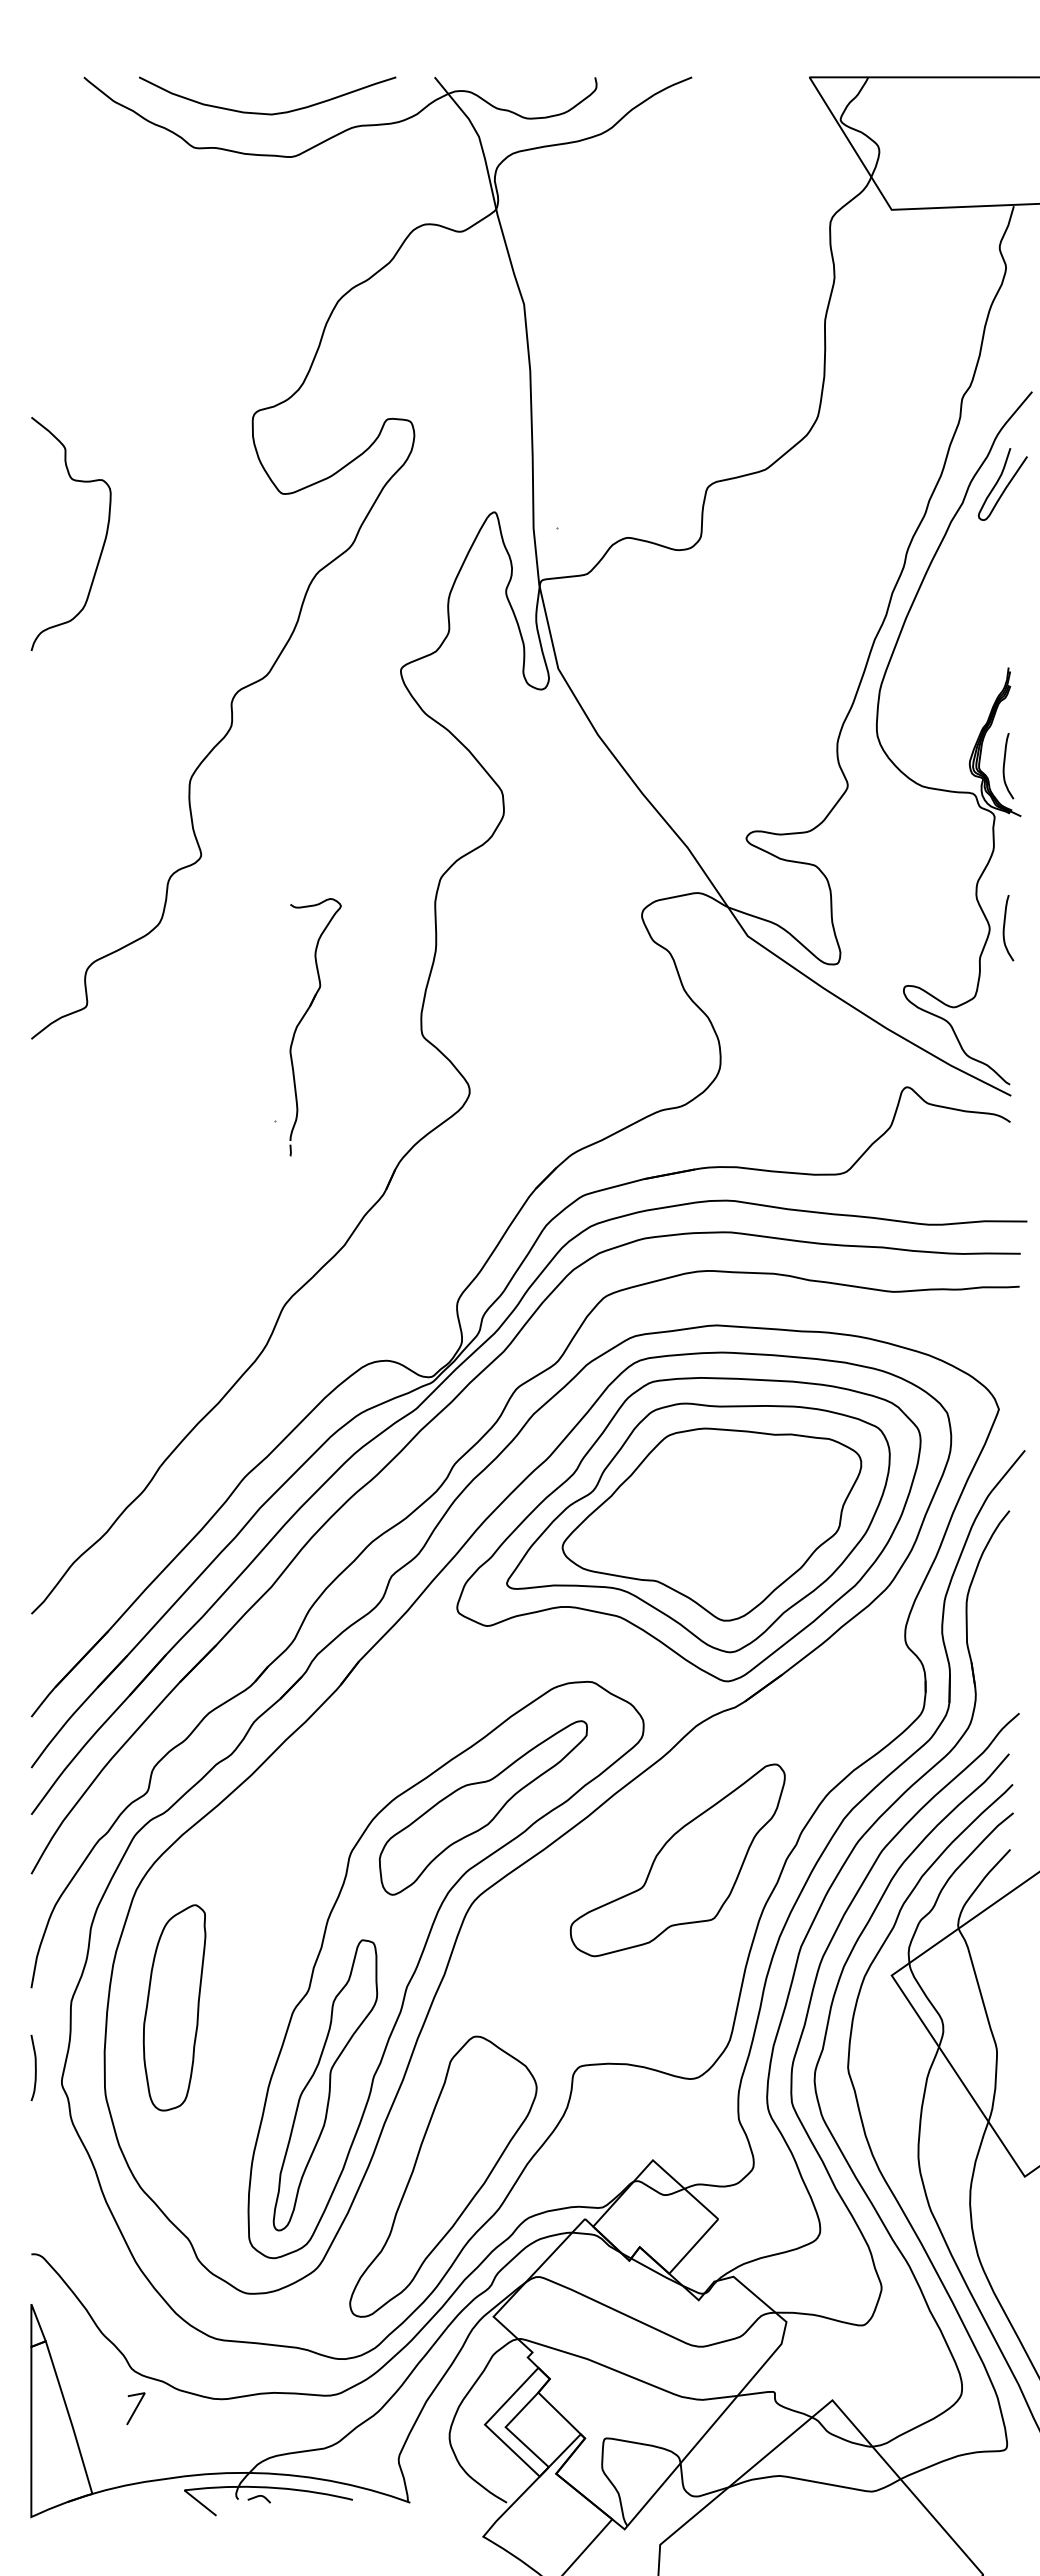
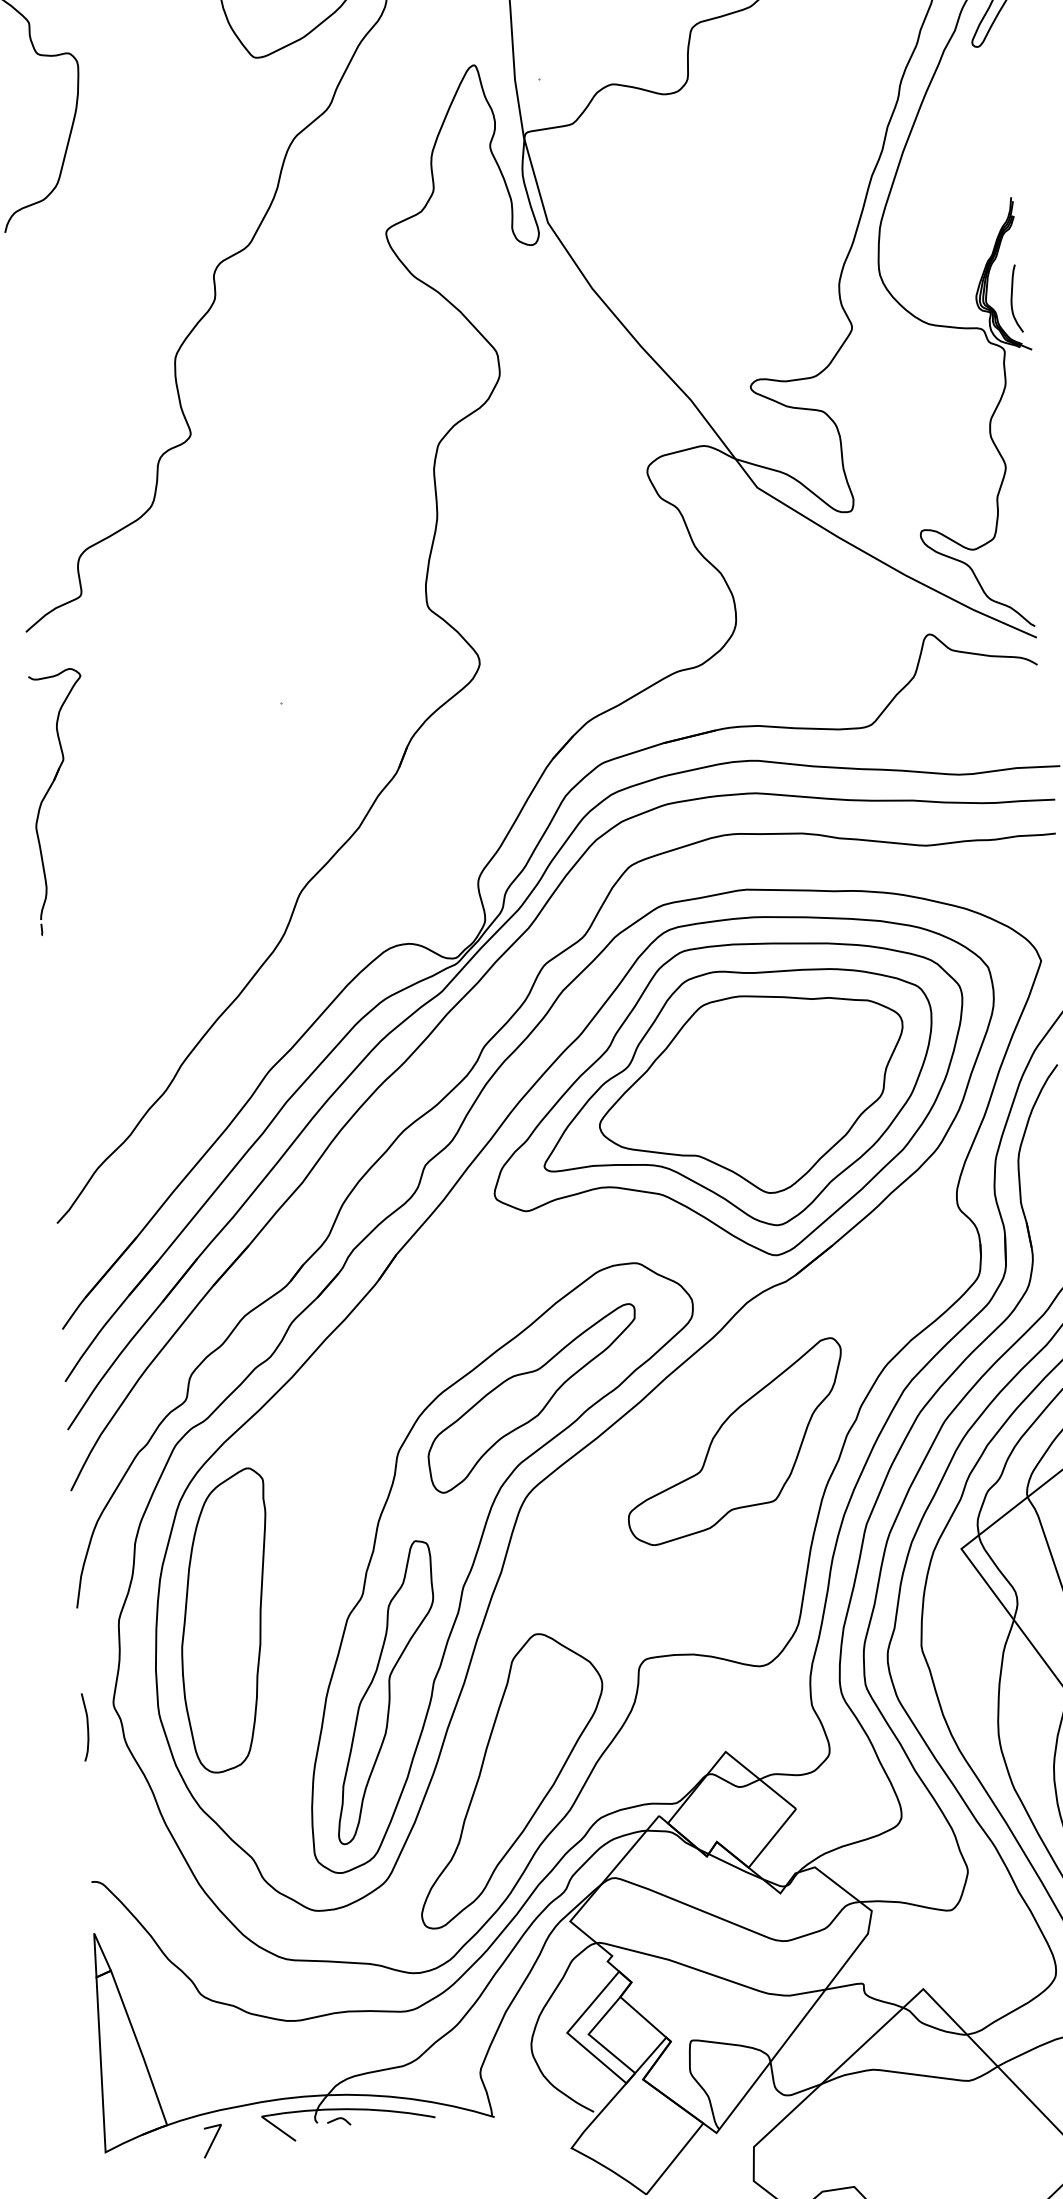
curve: (1004, 928) -> (1020, 465), removed
part: (302, 1020) -> (47, 795), moved
part: (174, 2007) -> (225, 1620), size x1.43
curve: (34, 2066) -> (86, 1725), moved
line: (135, 2408) -> (212, 2141), moved

